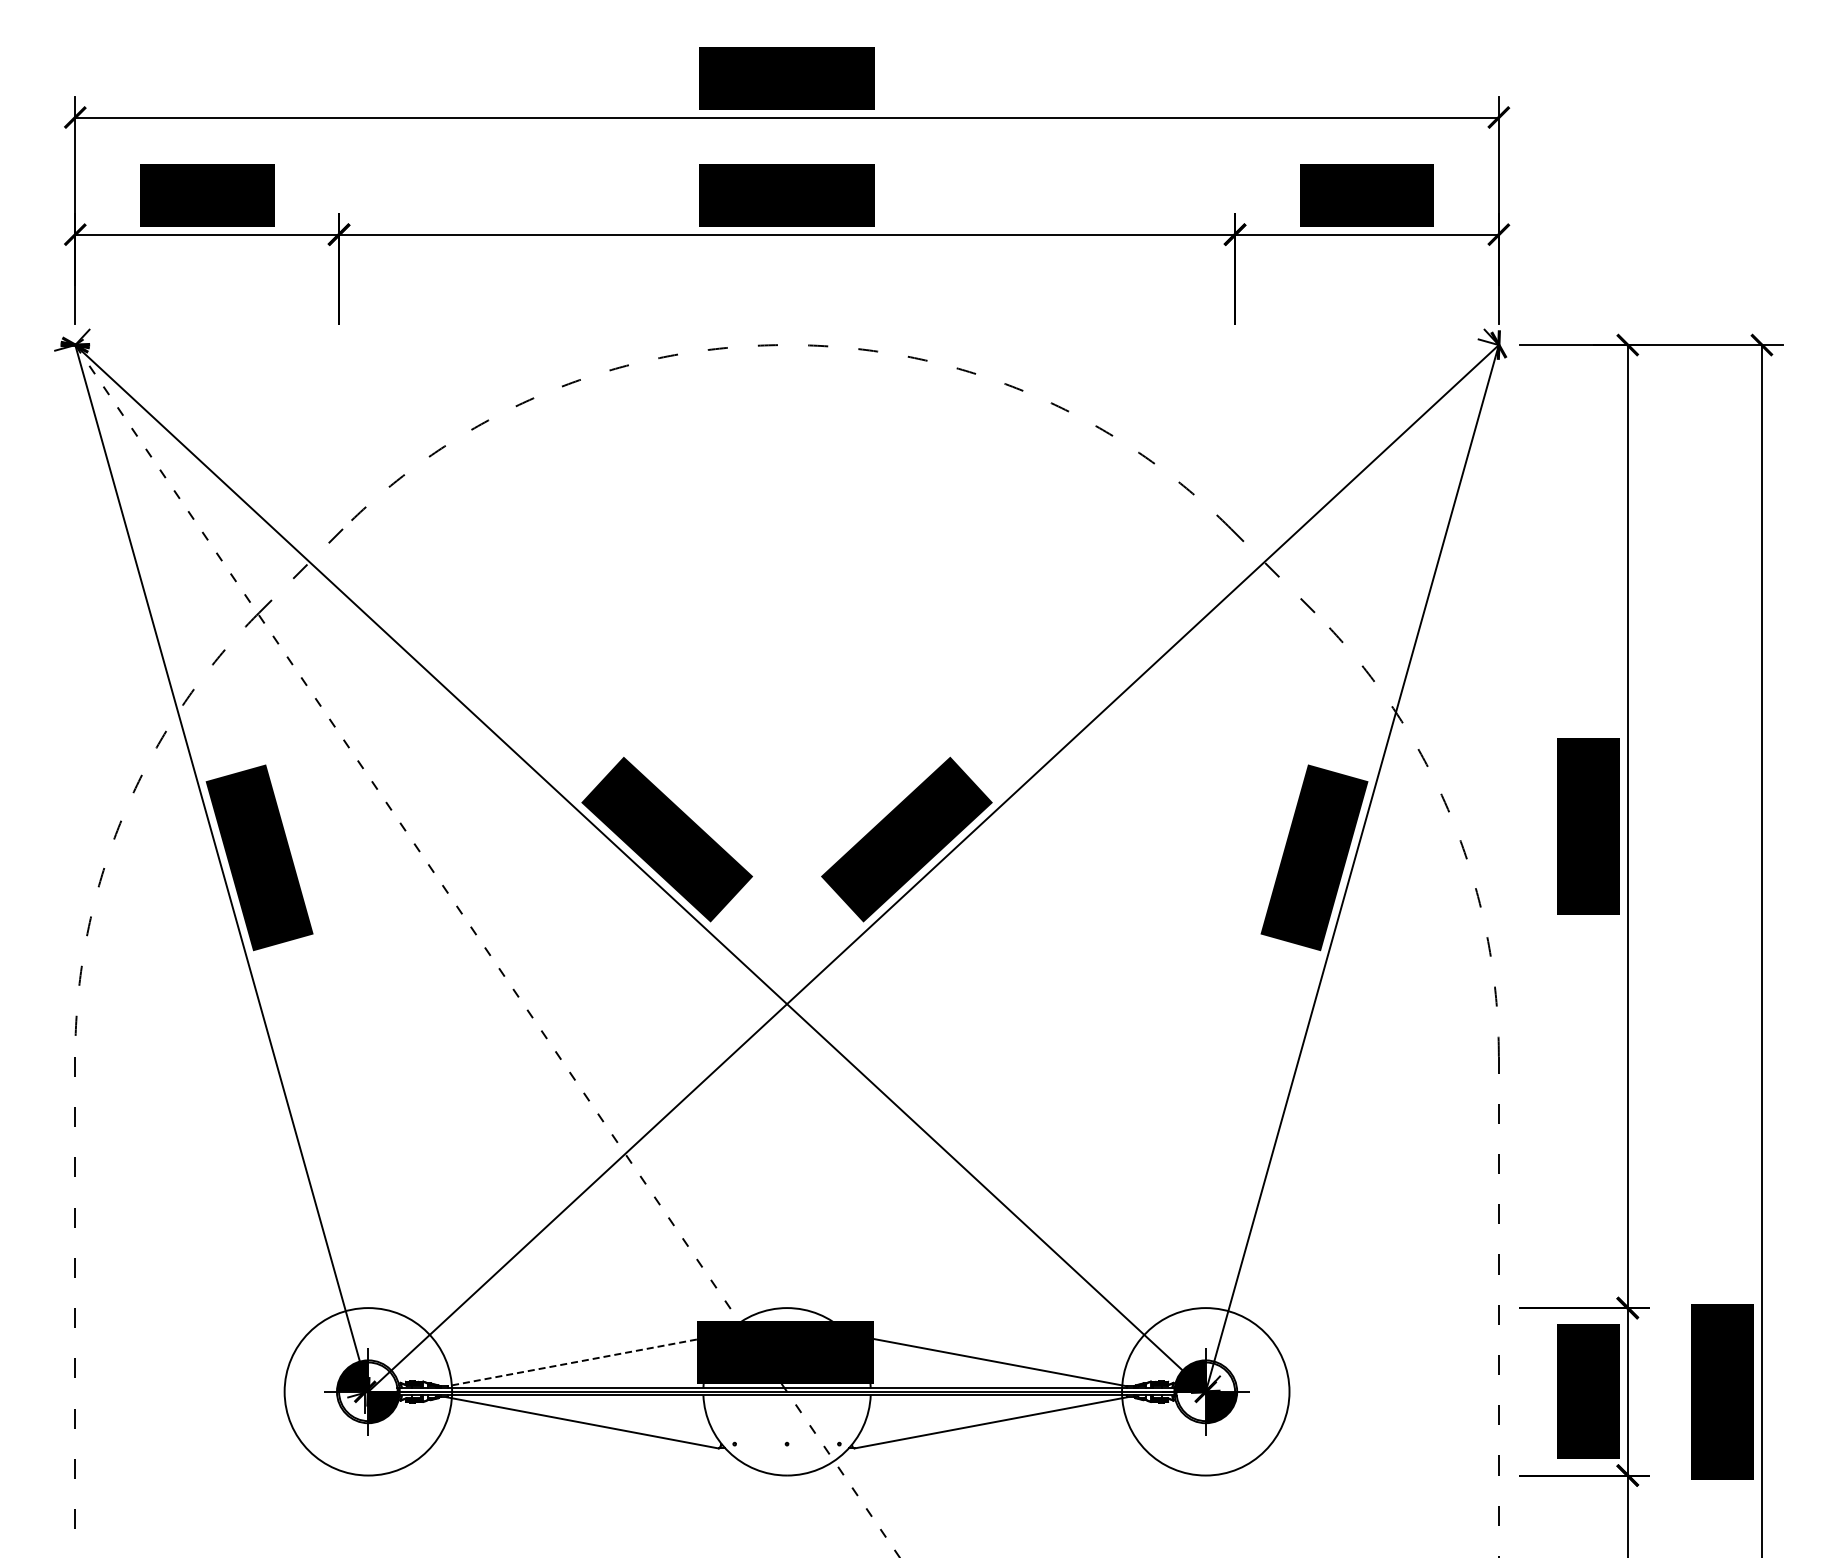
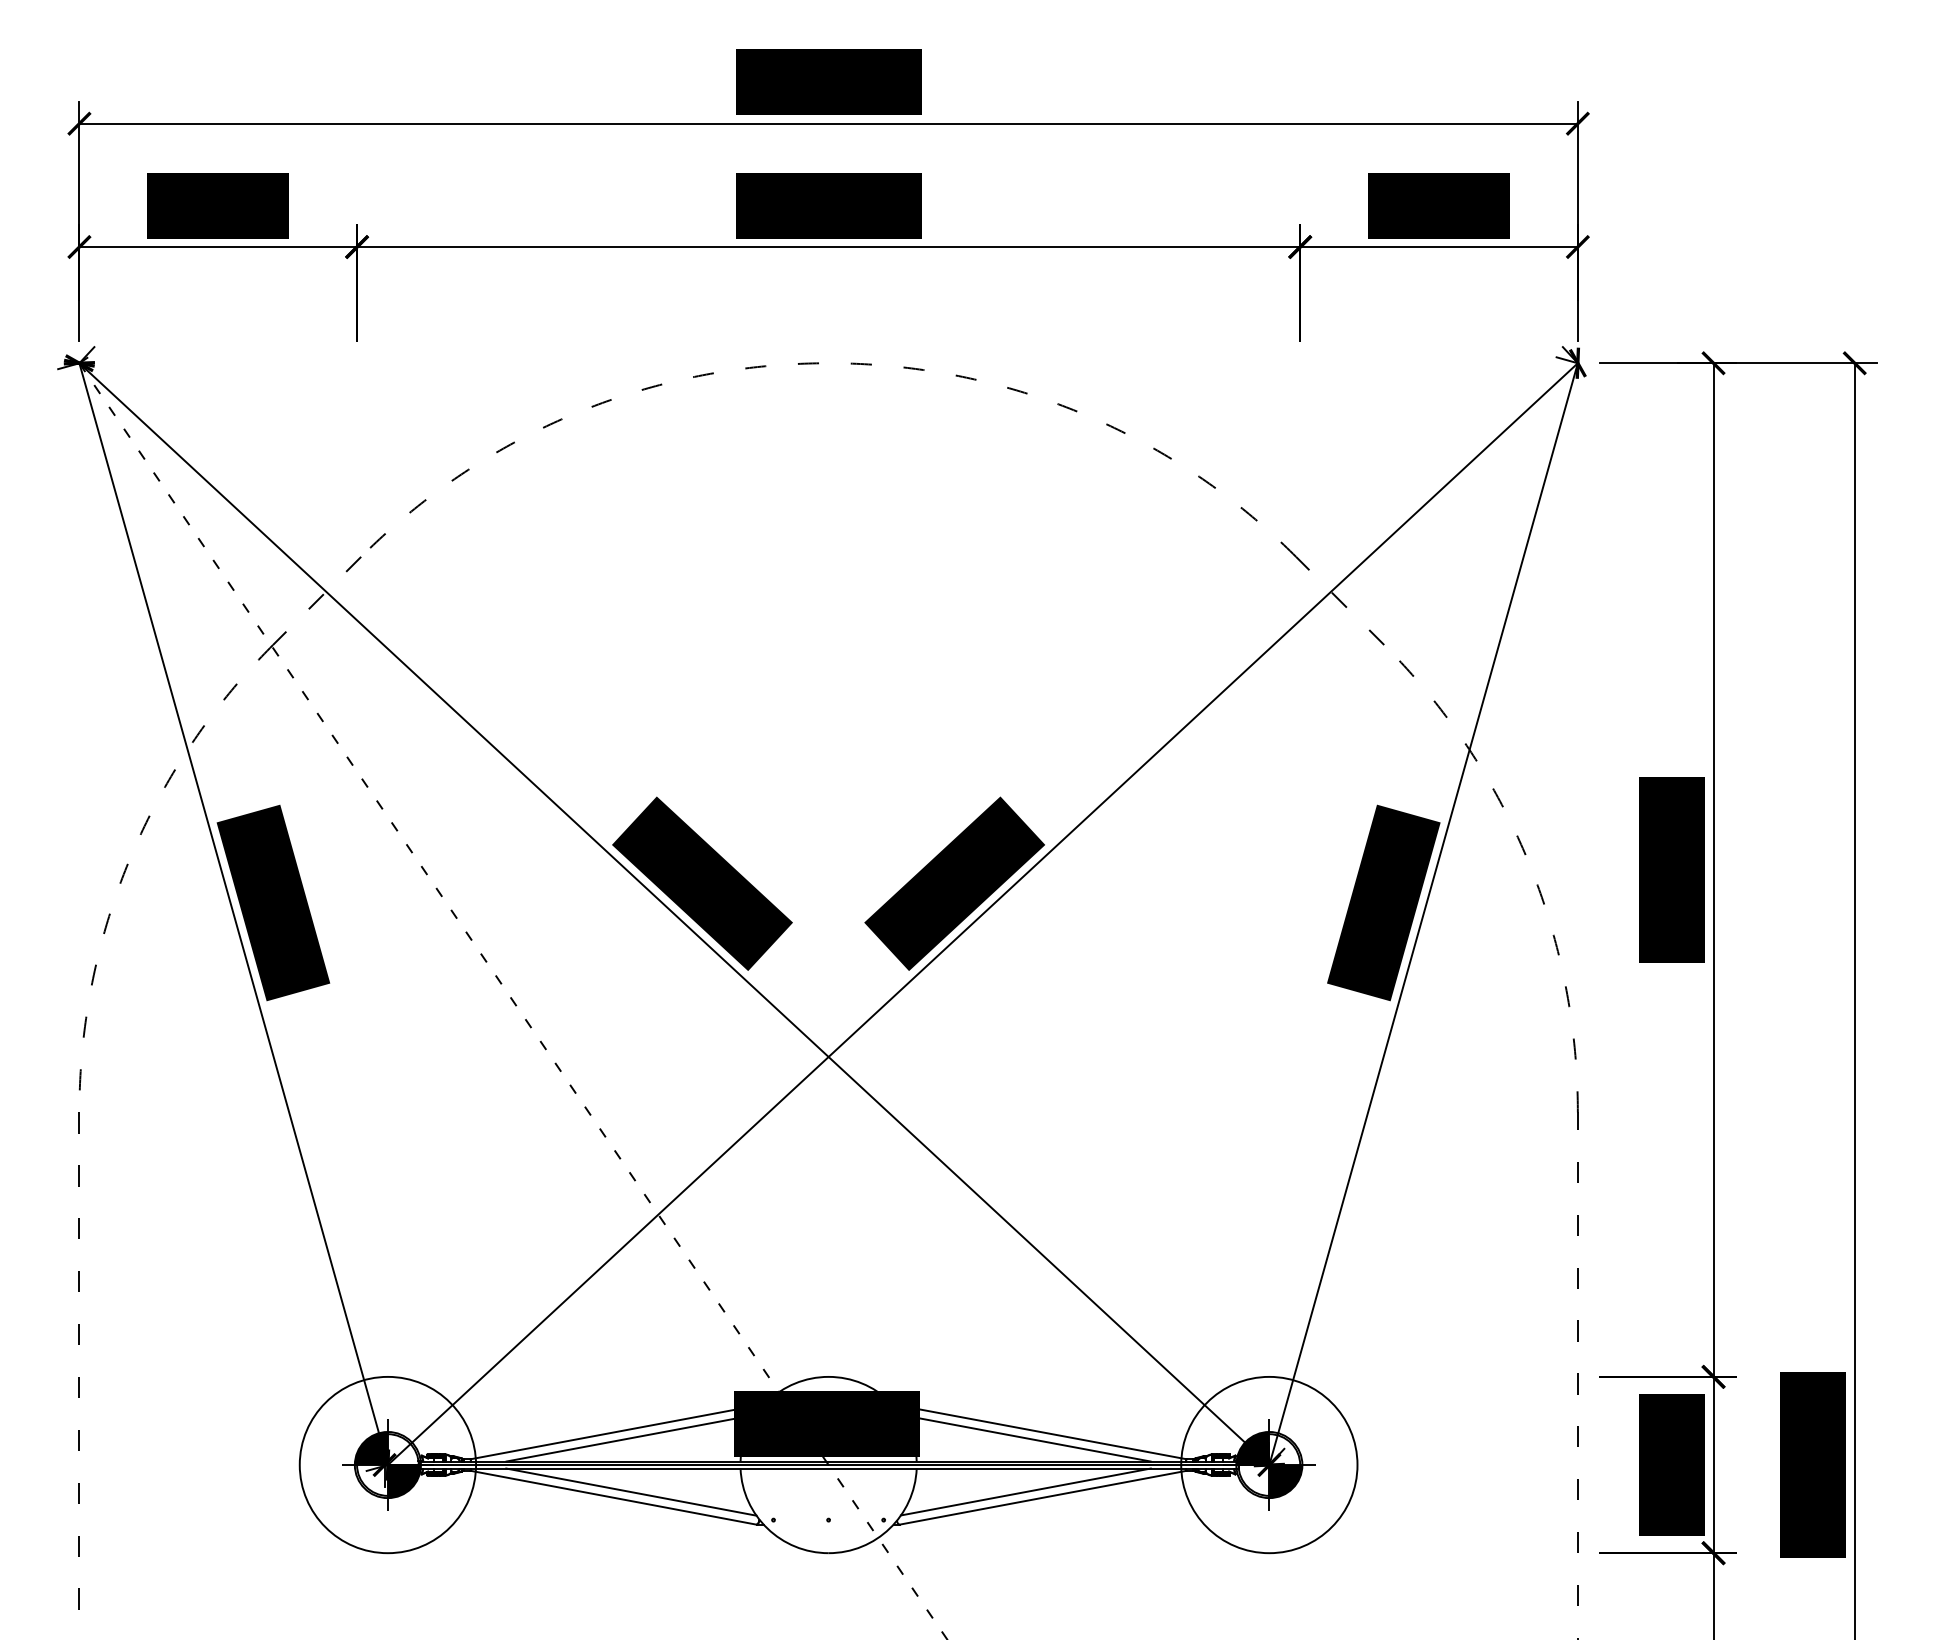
line: (582, 1361) -> (613, 1433), dashed -> solid
line: (599, 1366) -> (631, 1438), added
line: (973, 1366) -> (1024, 1438), added
line: (599, 1417) -> (631, 1492), added
line: (974, 1417) -> (1025, 1492), added

